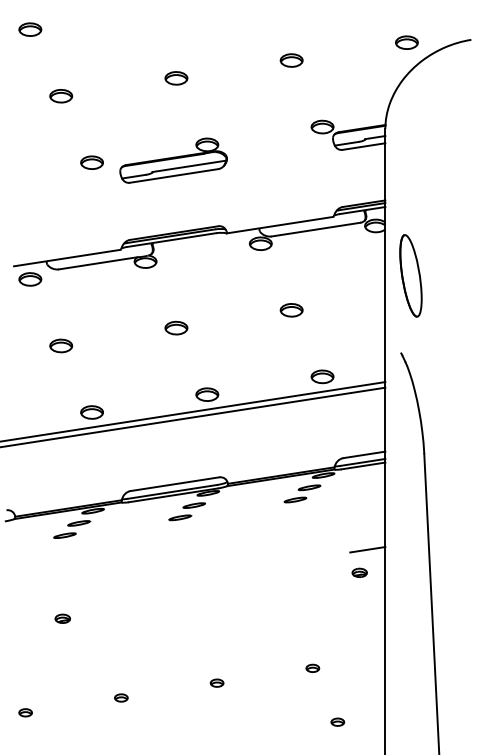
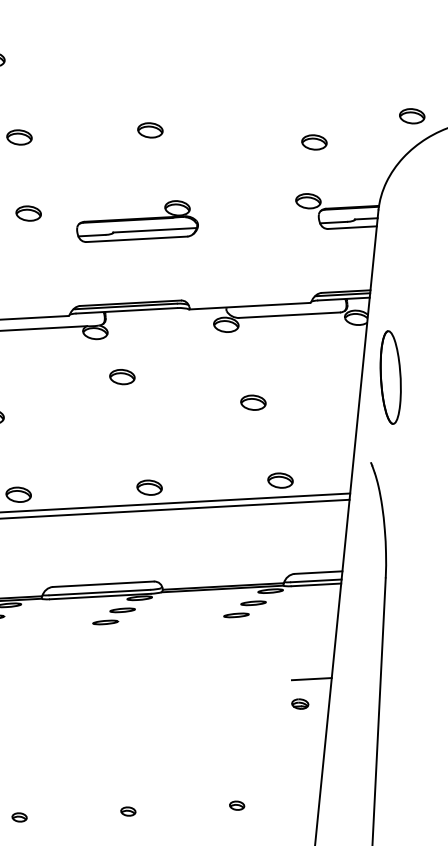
part: (291, 60) -> (314, 142), moved
part: (91, 162) -> (28, 213), moved
part: (176, 327) -> (122, 376), moved

